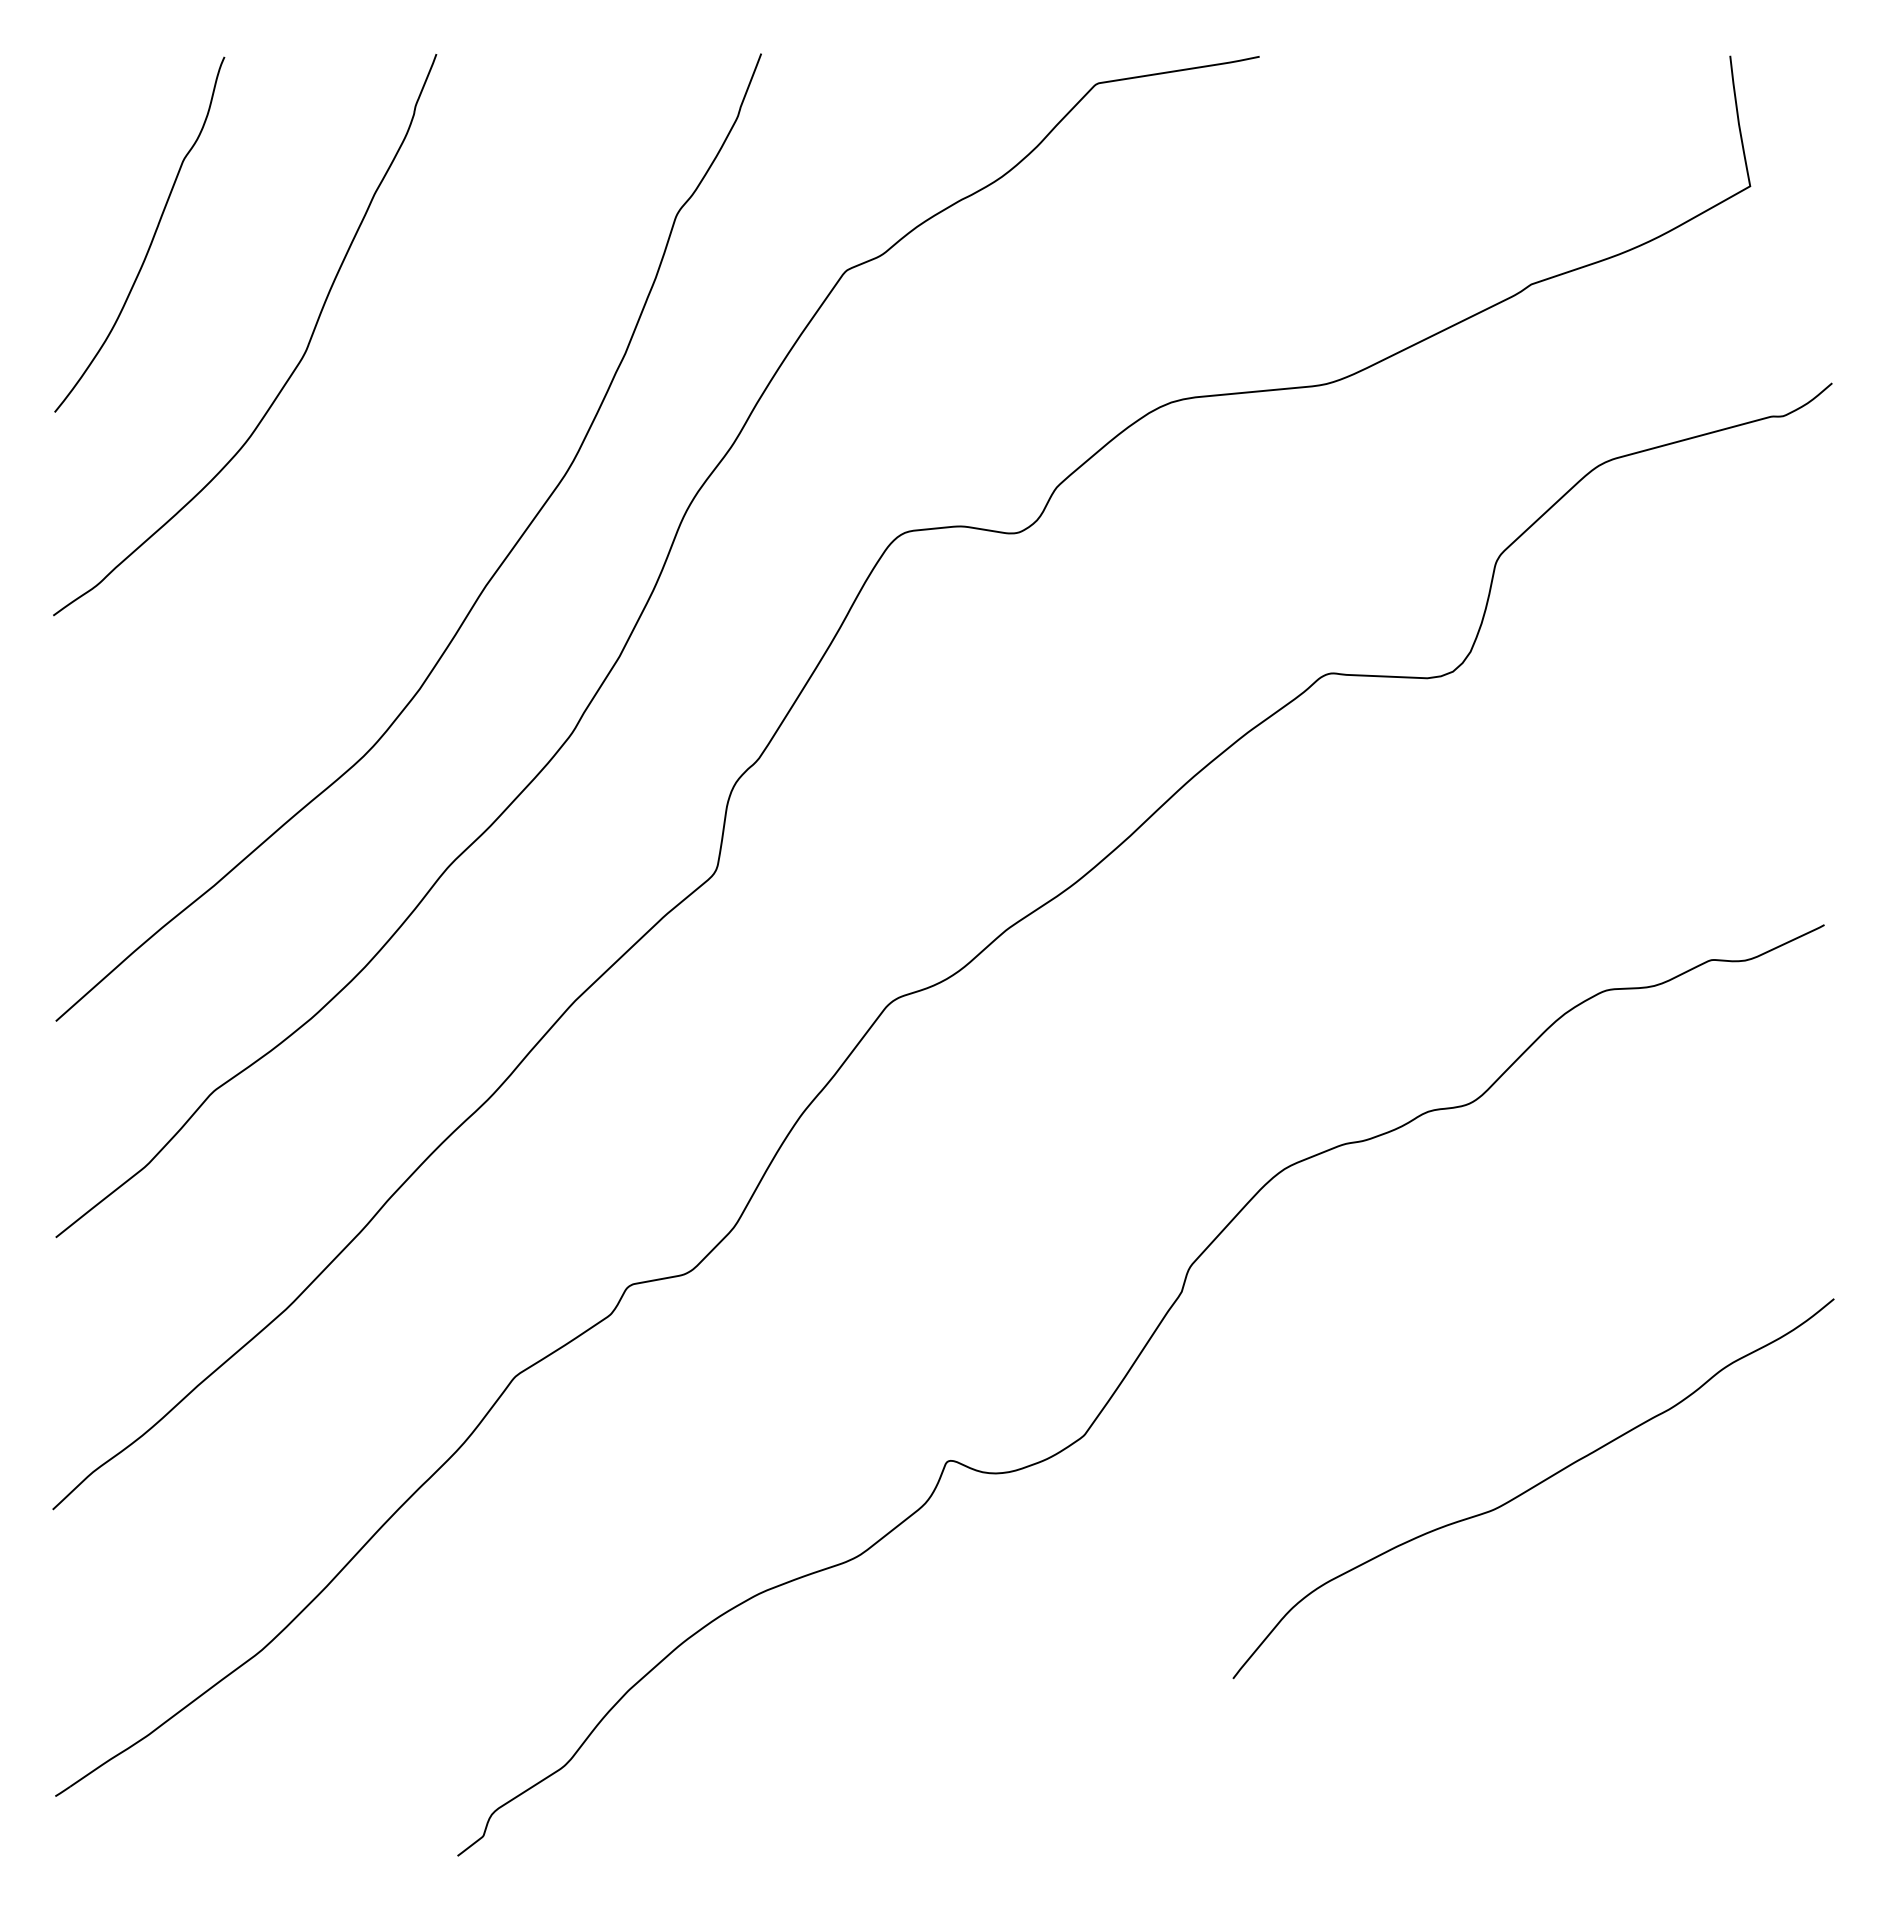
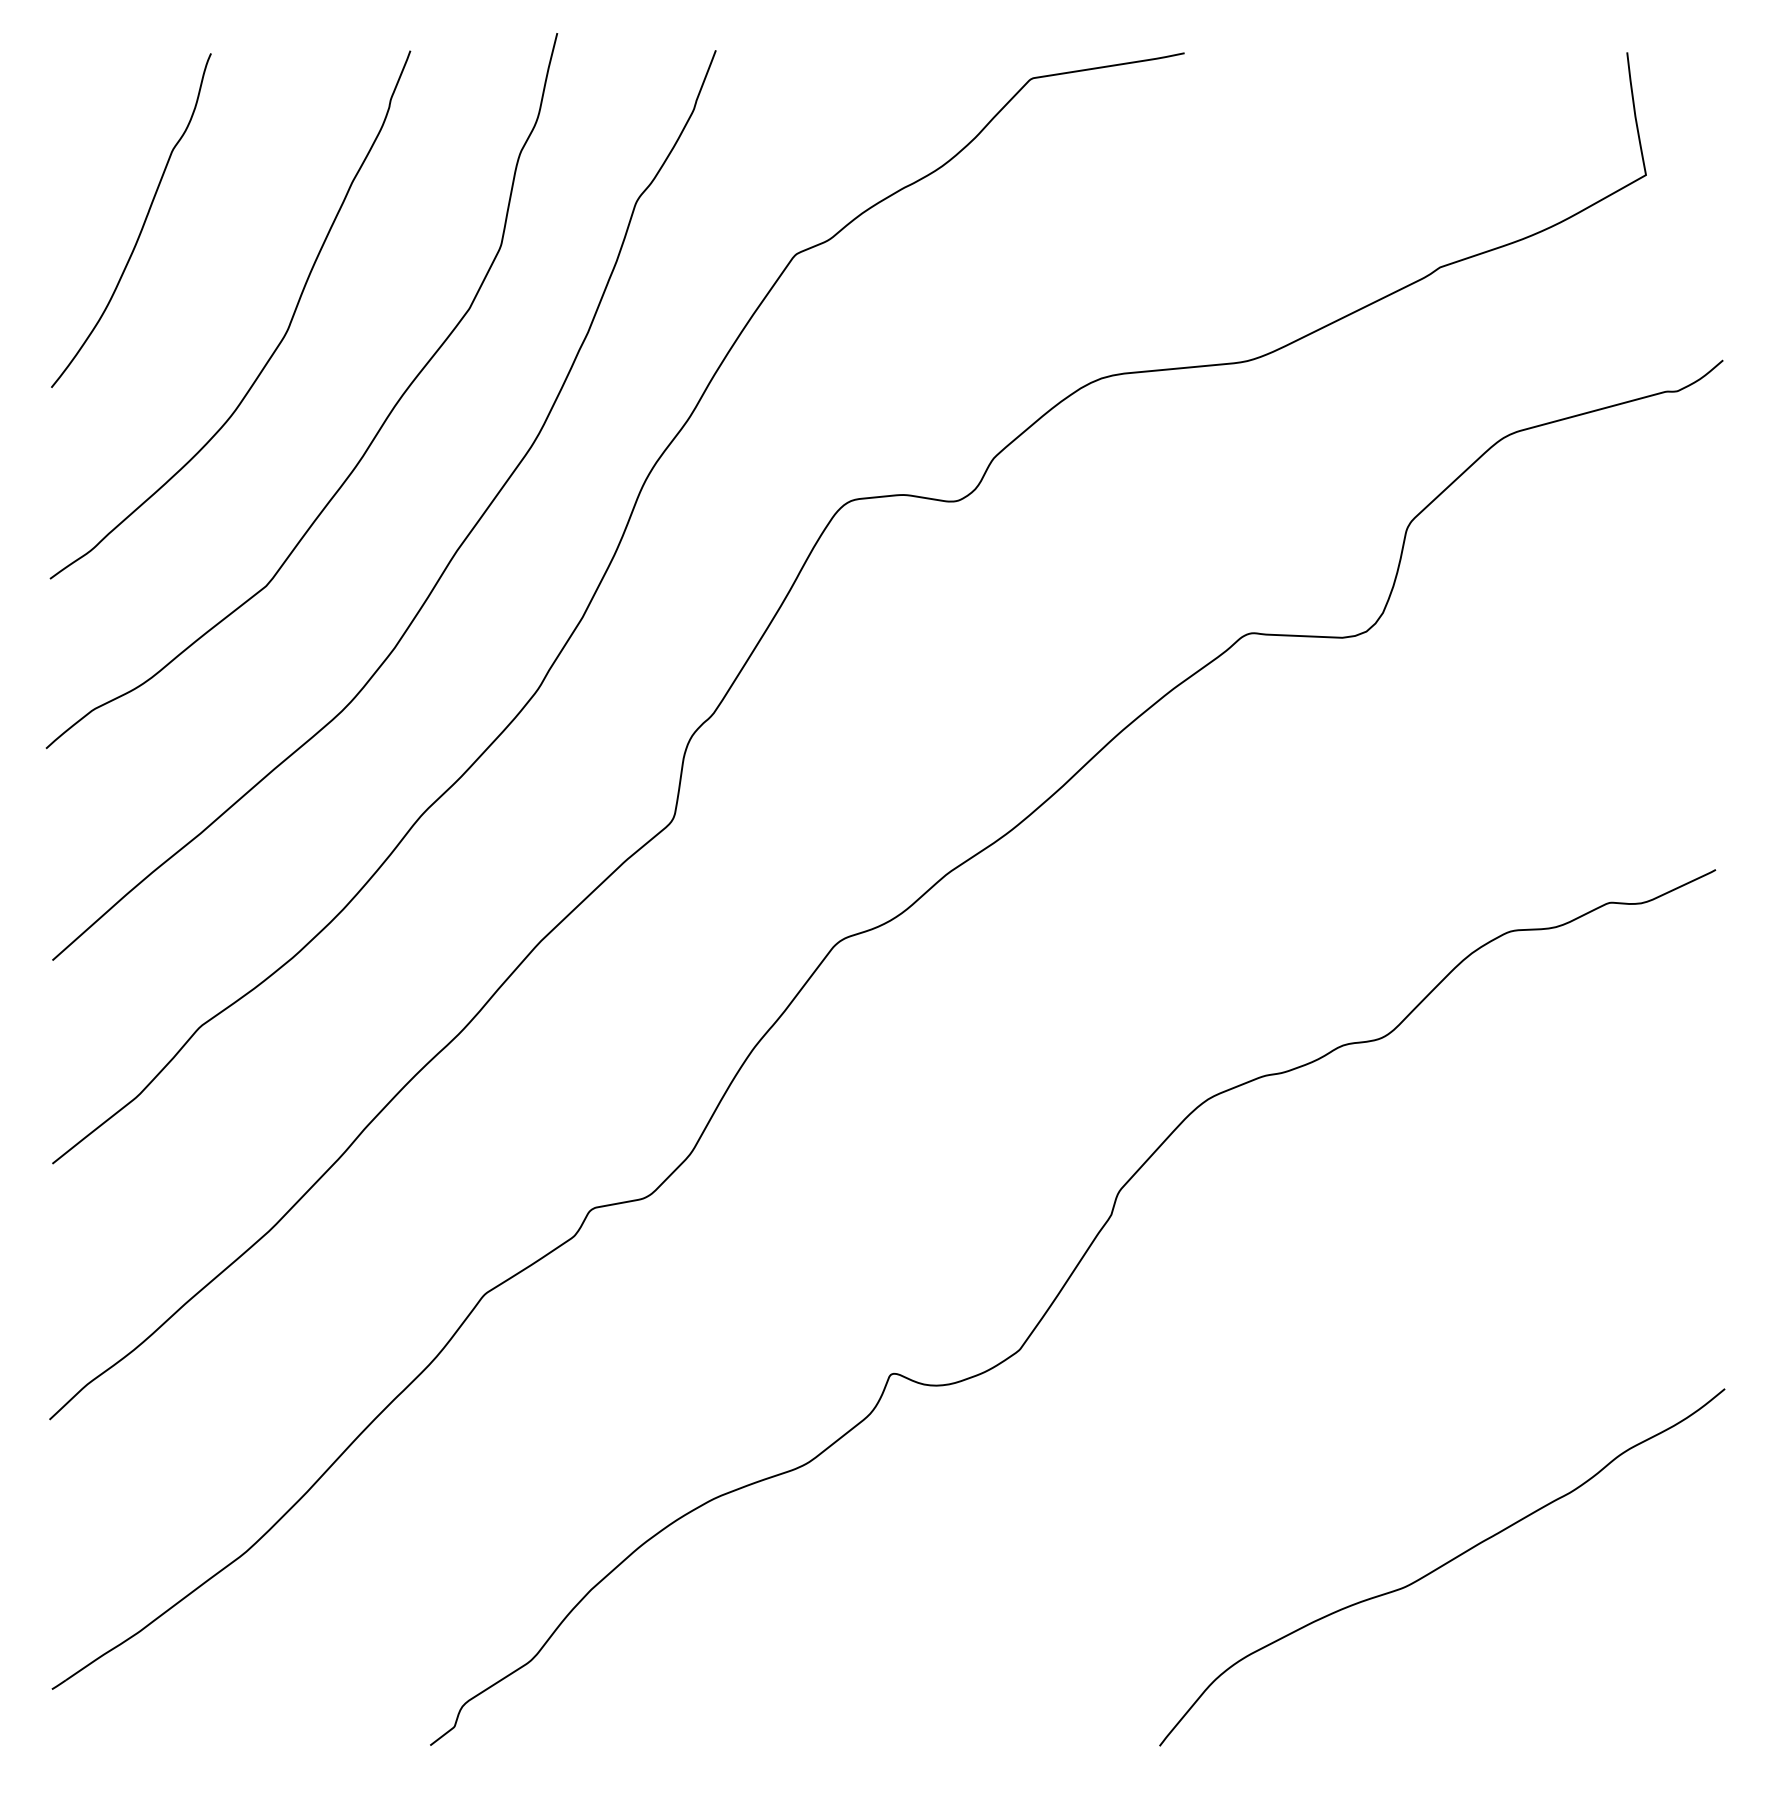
curve: (396, 466) -> (372, 438), added
curve: (1533, 1488) -> (1442, 1567), moved

